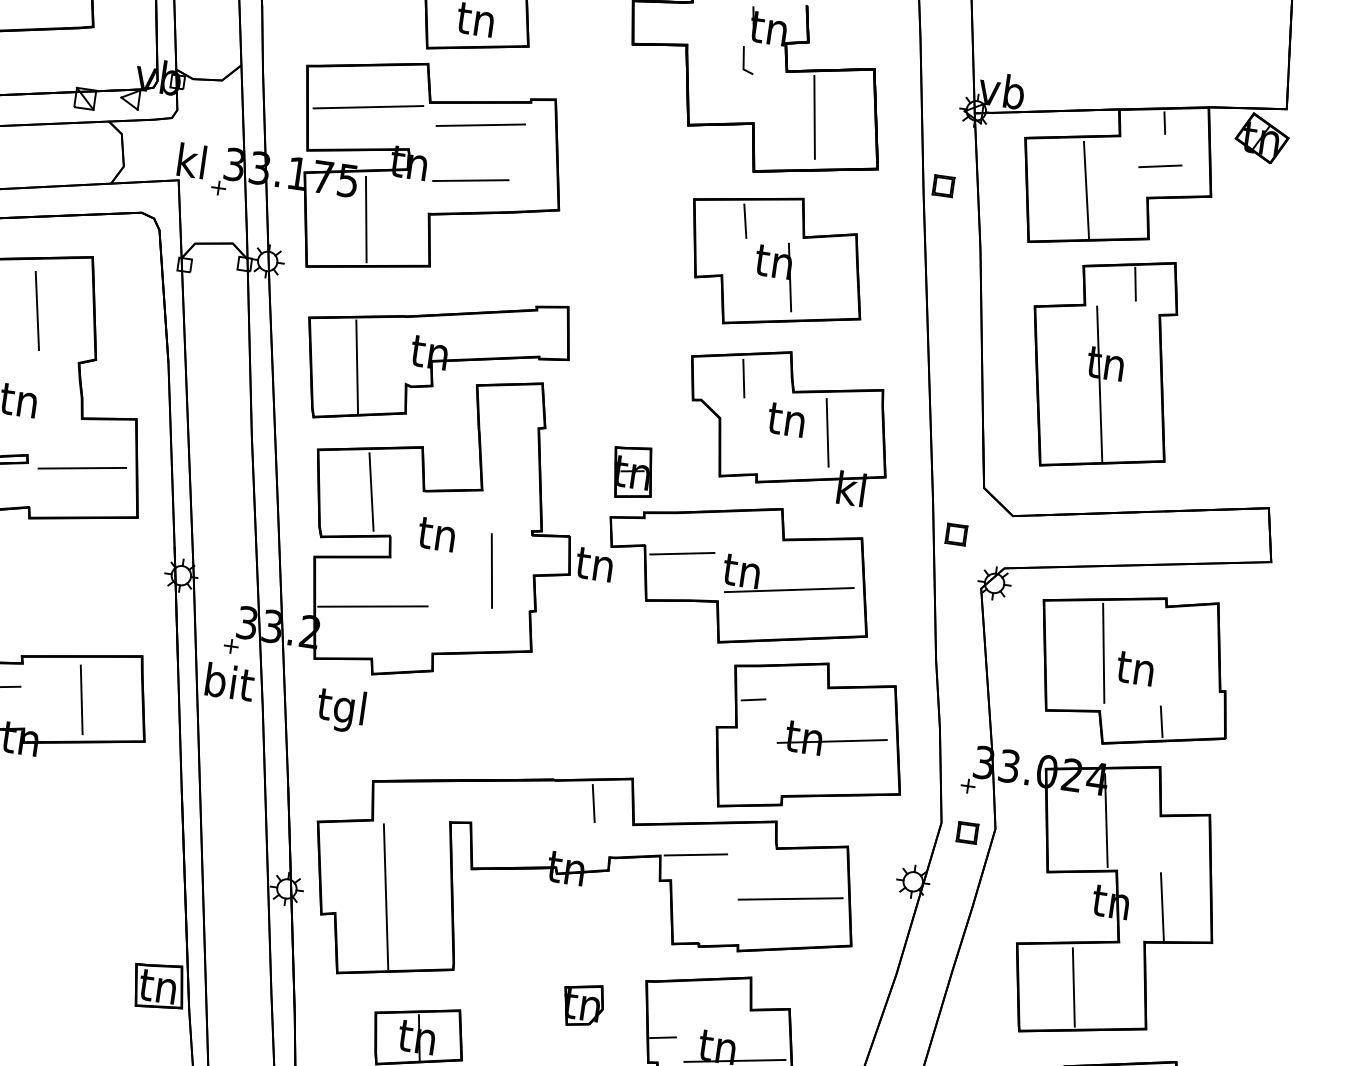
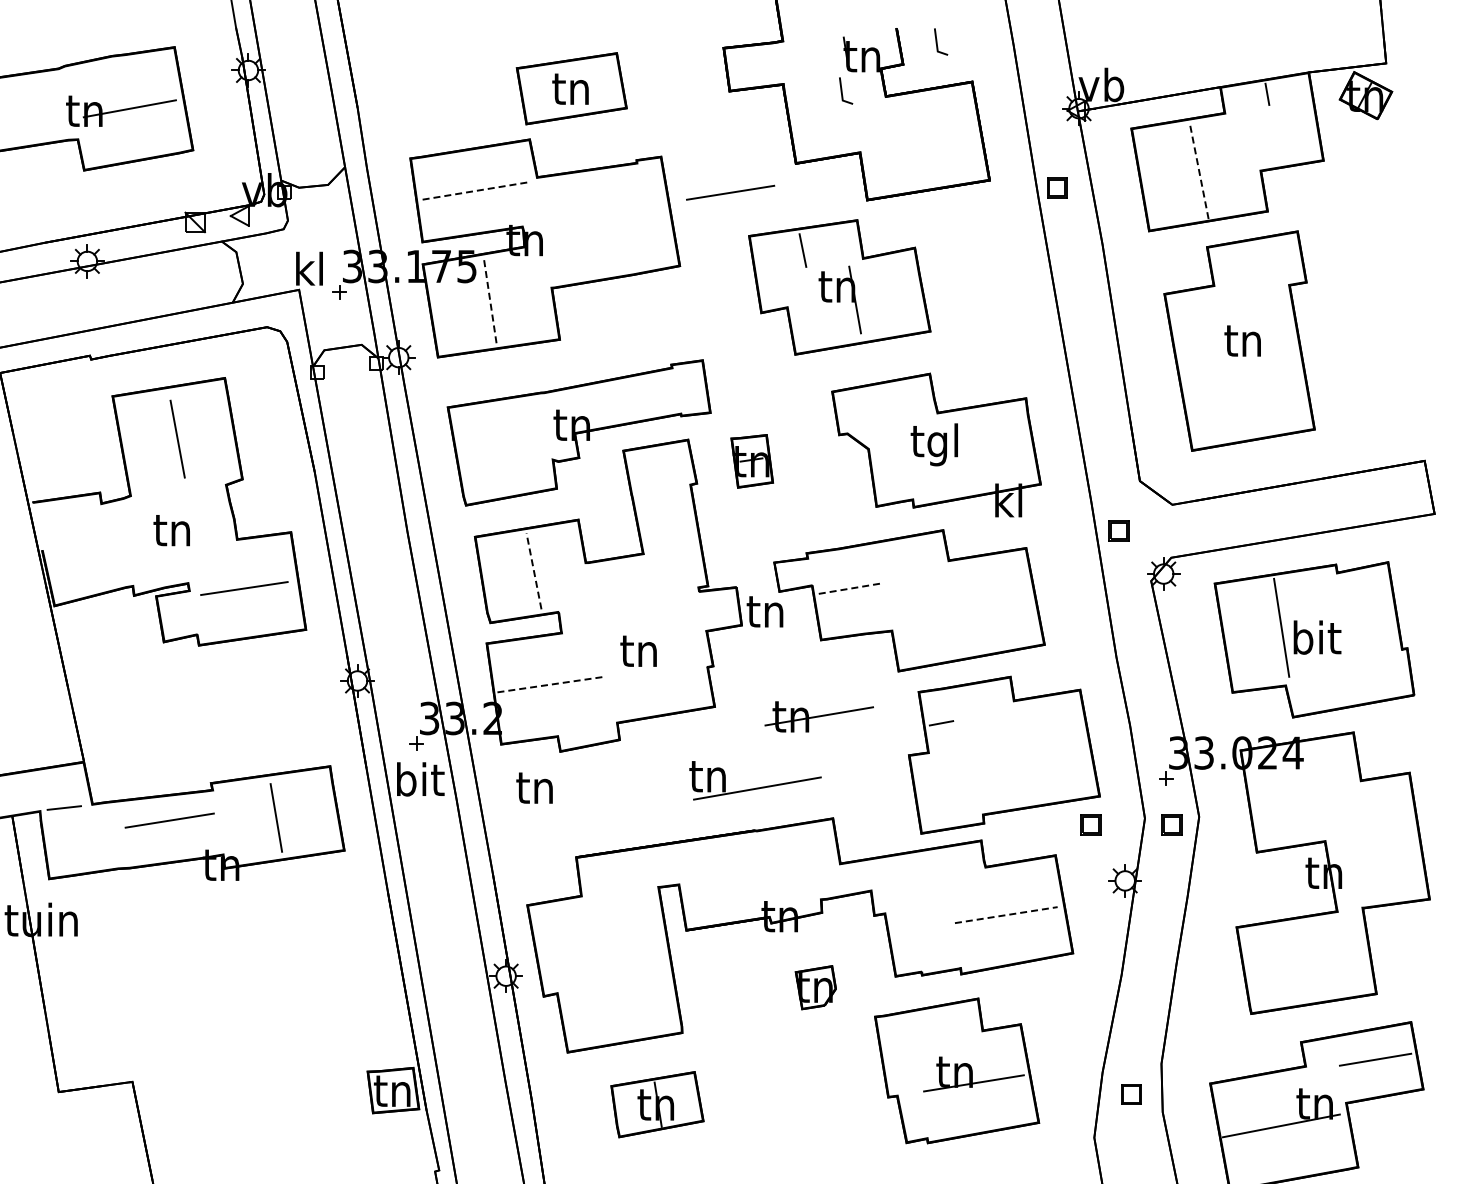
line: (845, 24) -> (937, 41), added
line: (368, 106) -> (476, 190), solid -> dashed
line: (814, 117) -> (919, 138), removed
line: (480, 124) -> (730, 192), moved
line: (1159, 166) -> (1268, 137), removed
line: (470, 180) -> (588, 248), removed
line: (1086, 189) -> (1199, 171), solid -> dashed
line: (366, 219) -> (490, 302), solid -> dashed
part: (776, 262) -> (839, 287), moved
line: (1134, 283) -> (1260, 257), removed
line: (356, 366) -> (501, 449), removed
line: (743, 378) -> (886, 406), removed
line: (1099, 383) -> (1239, 361), removed
text: (784, 422) -> (933, 444), tn -> tgl
line: (826, 432) -> (976, 448), removed
part: (633, 472) -> (752, 461), moved
line: (371, 492) -> (534, 571), solid -> dashed
text: (436, 533) -> (638, 650), moved
line: (682, 553) -> (850, 588), solid -> dashed
line: (492, 570) -> (664, 632), removed
part: (788, 588) -> (756, 787), moved
line: (372, 606) -> (551, 684), solid -> dashed
text: (1137, 667) -> (1317, 637), tn -> bit
text: (339, 709) -> (533, 791), tgl -> tn
line: (1161, 721) -> (1348, 687), removed
part: (831, 741) -> (818, 716), moved
line: (593, 803) -> (797, 848), removed
line: (1106, 819) -> (1307, 792), removed
part: (886, 821) -> (1090, 824), added
line: (696, 854) -> (906, 884), removed
line: (386, 896) -> (605, 969), removed
line: (790, 899) -> (1006, 915), solid -> dashed
line: (1162, 906) -> (1375, 870), removed
line: (1073, 987) -> (1298, 962), removed
part: (582, 1005) -> (815, 987), moved
line: (663, 1037) -> (899, 1070), removed

